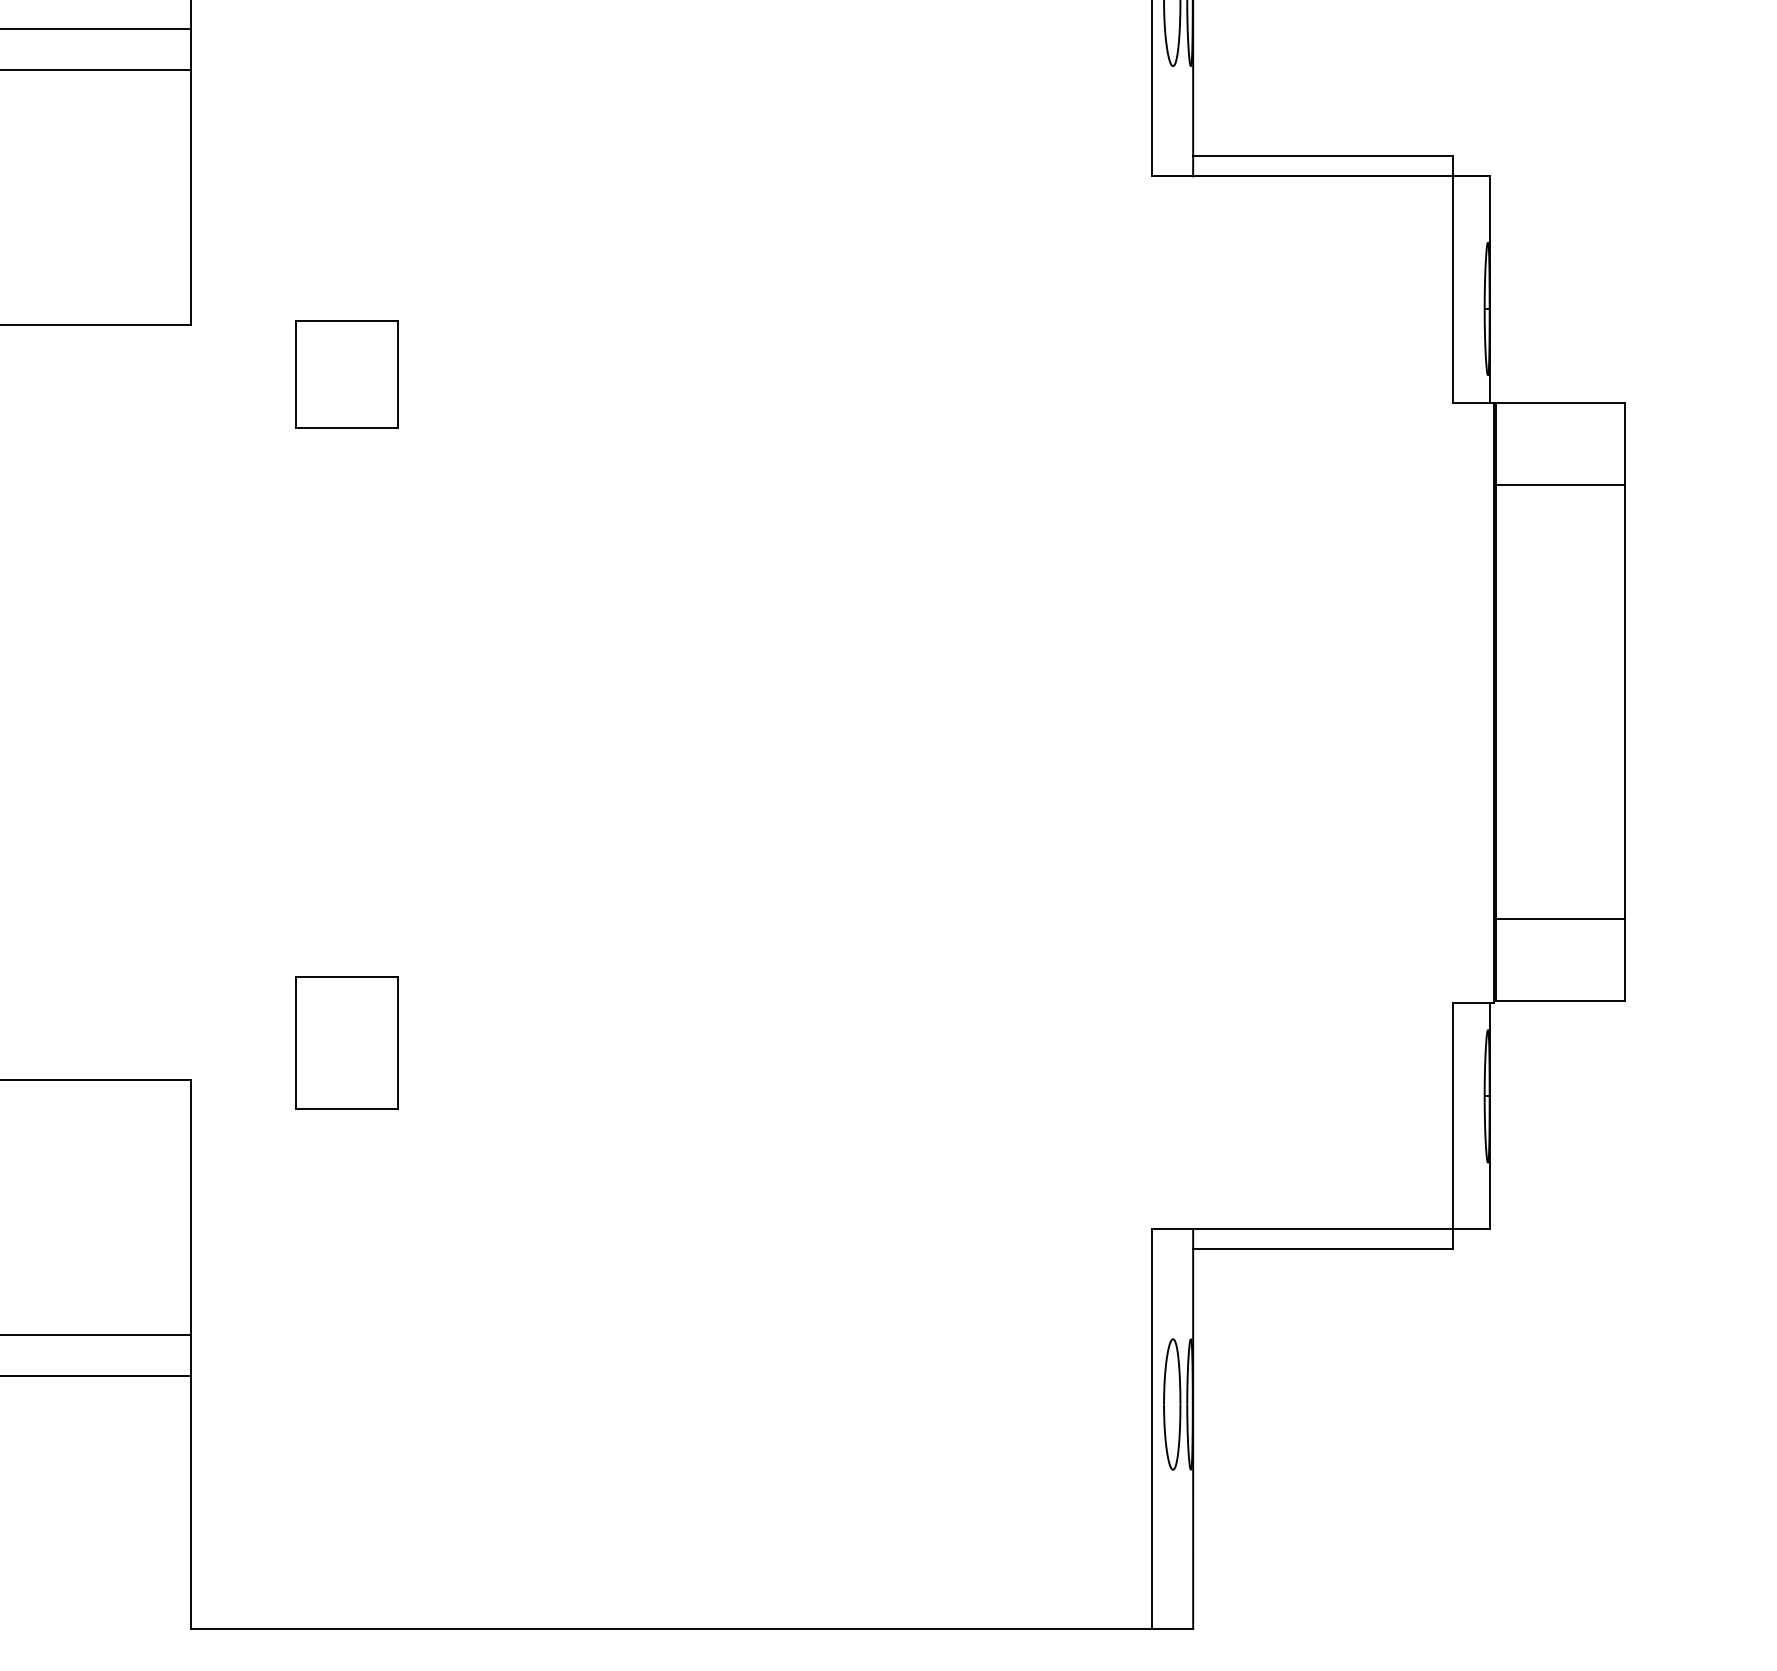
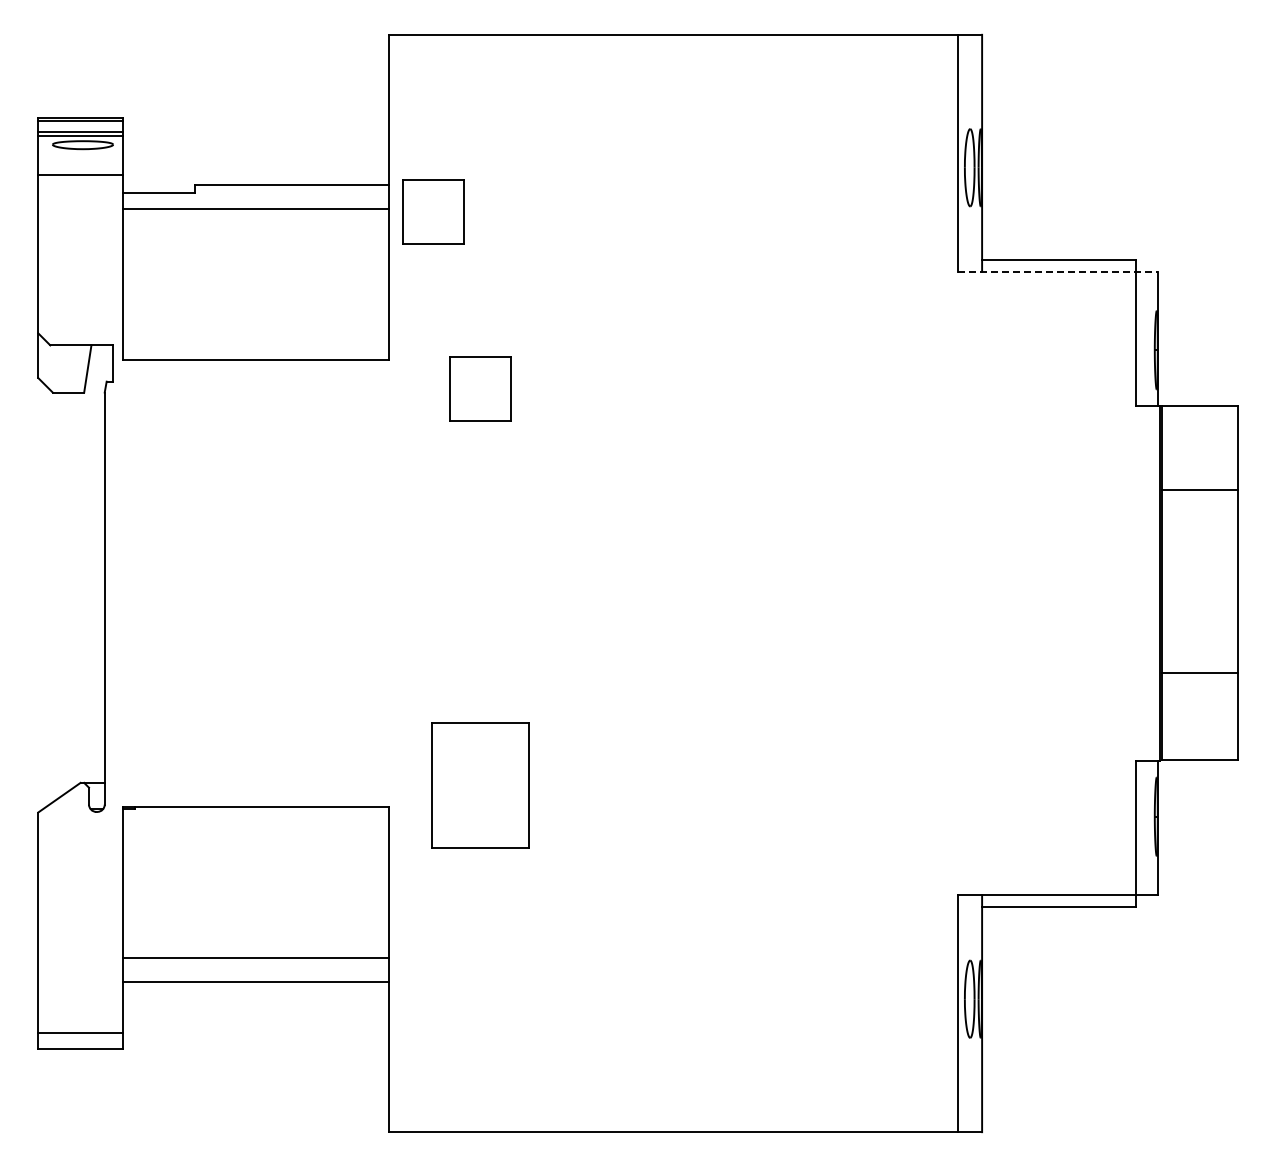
part: (267, 74) -> (433, 211), added
line: (1322, 176) -> (1058, 271), solid -> dashed
line: (1560, 484) -> (1199, 490), moved
line: (1560, 918) -> (1199, 672), moved
part: (346, 1042) -> (480, 784), size x1.6

